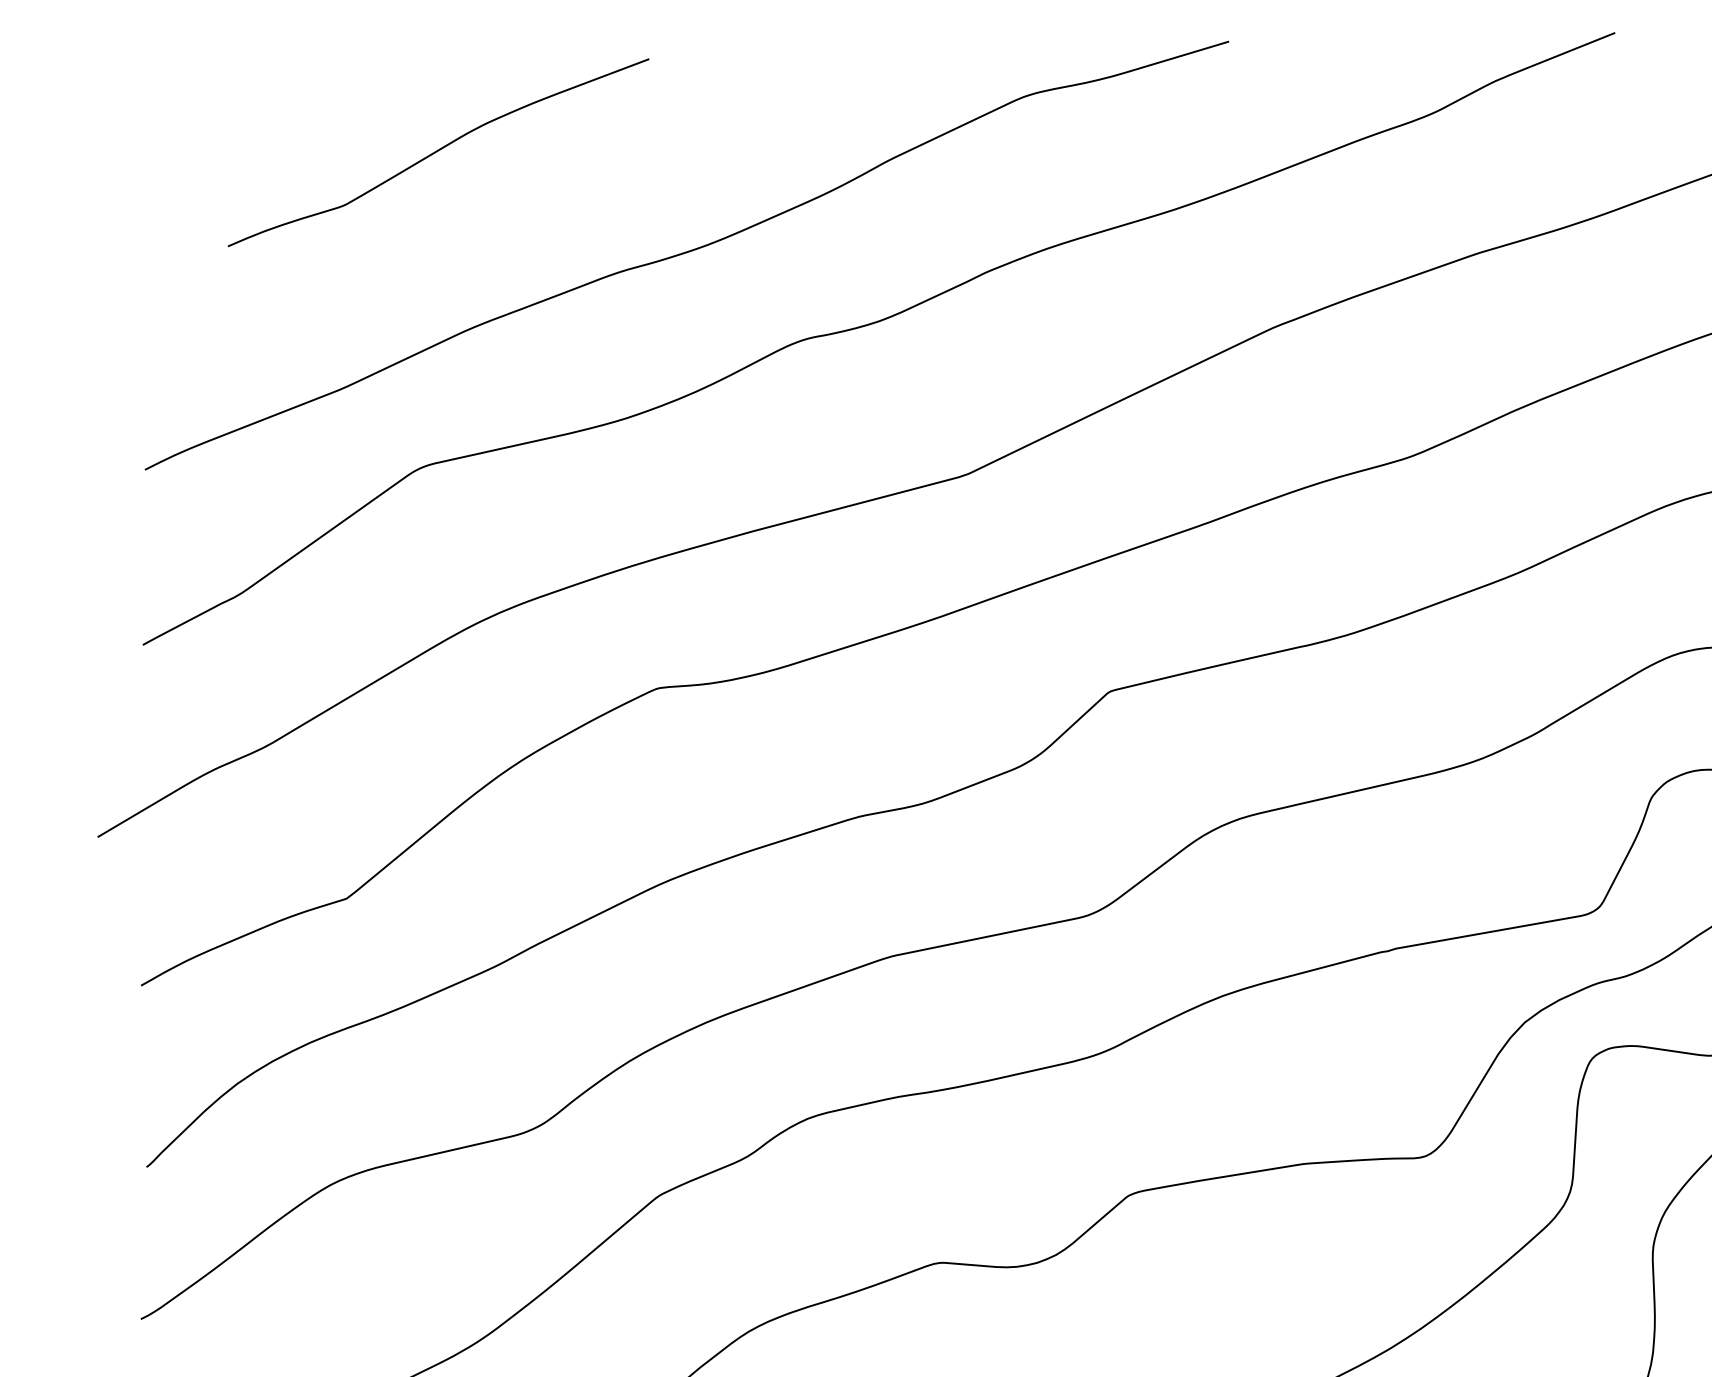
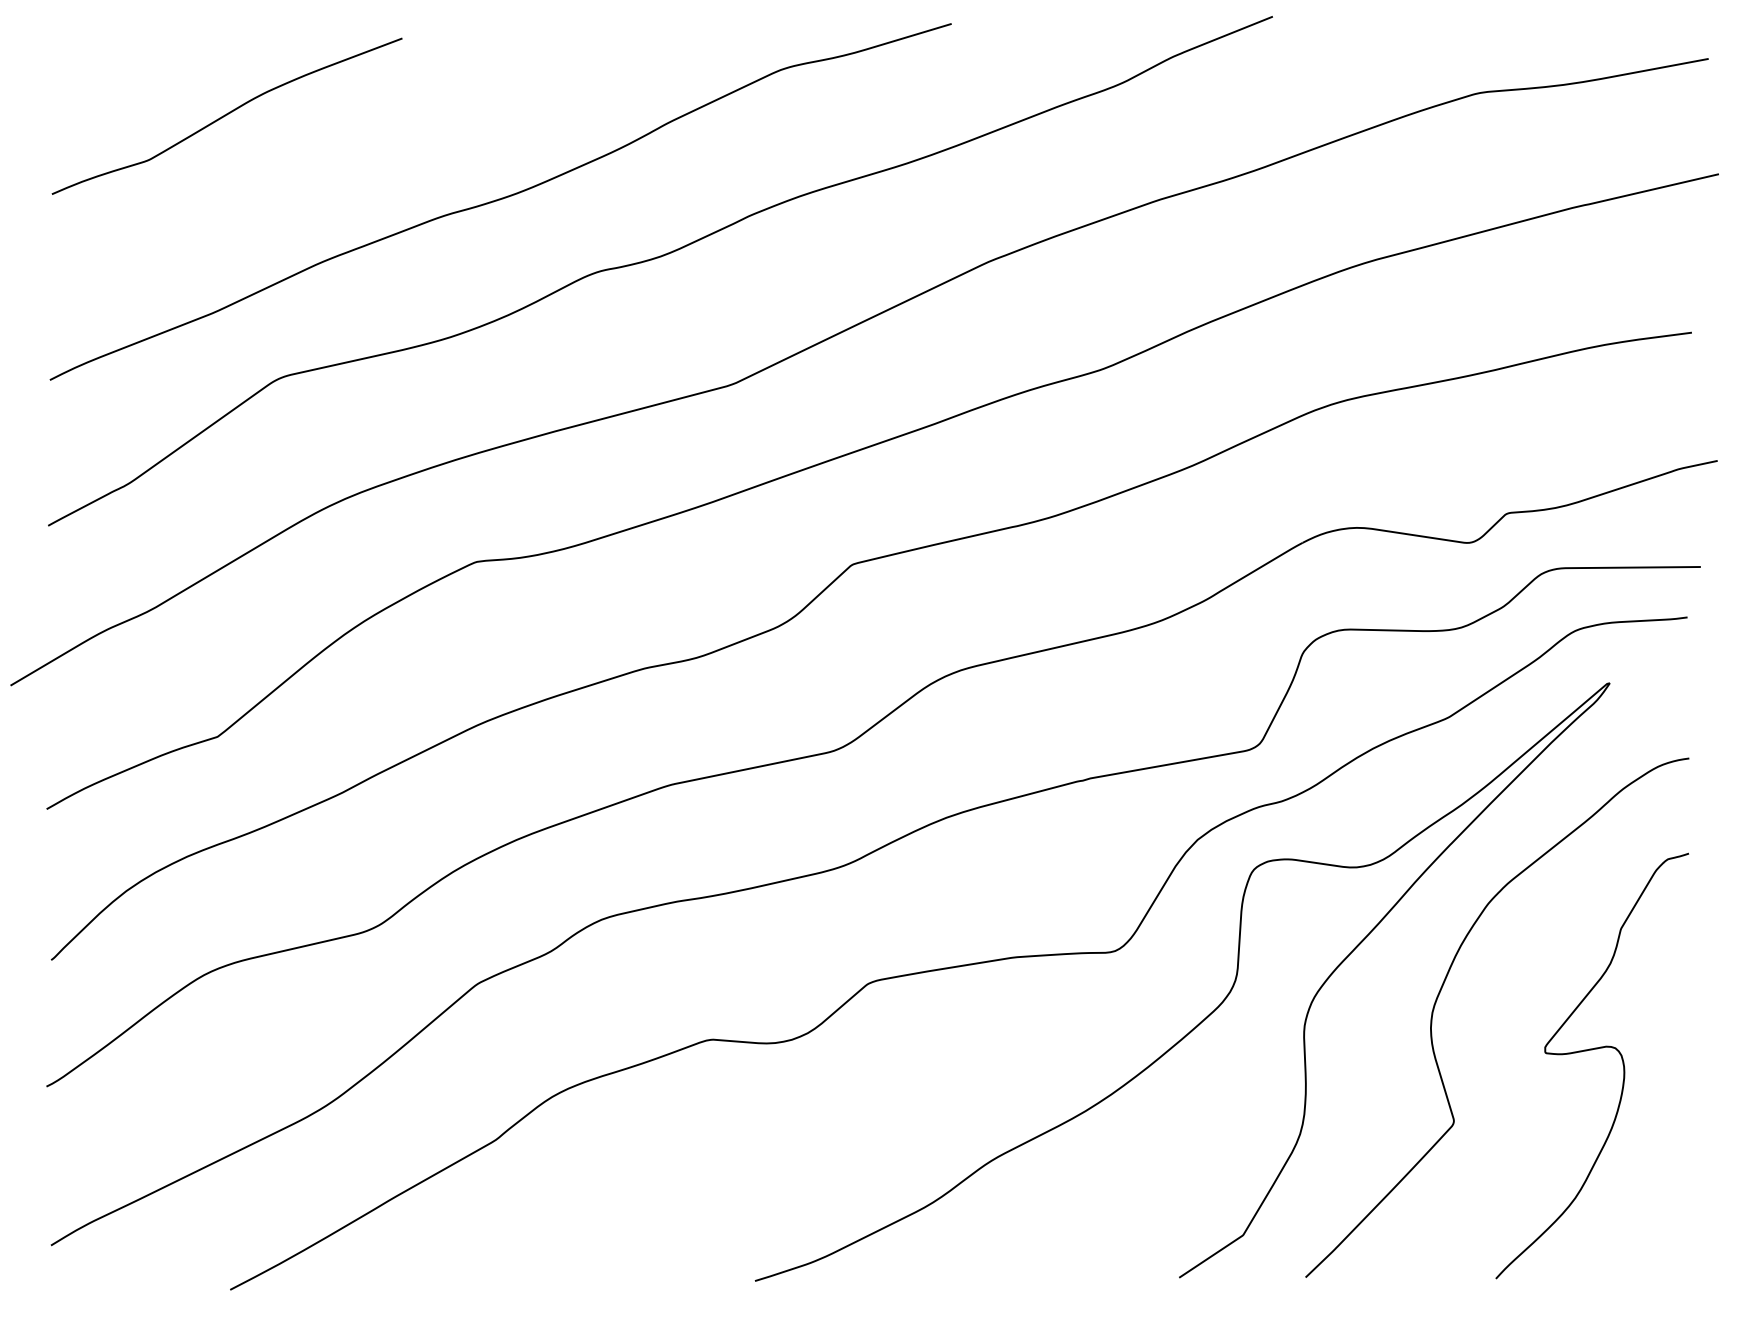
curve: (437, 151) -> (226, 115), moved

